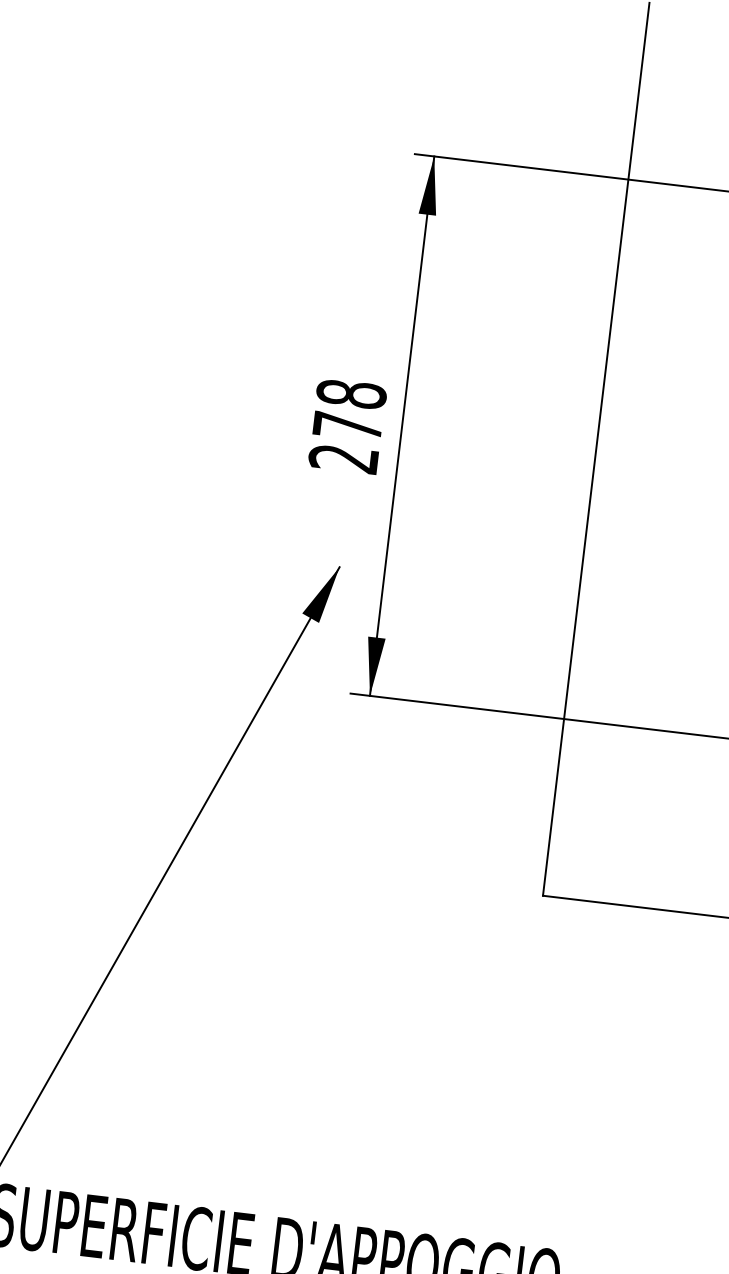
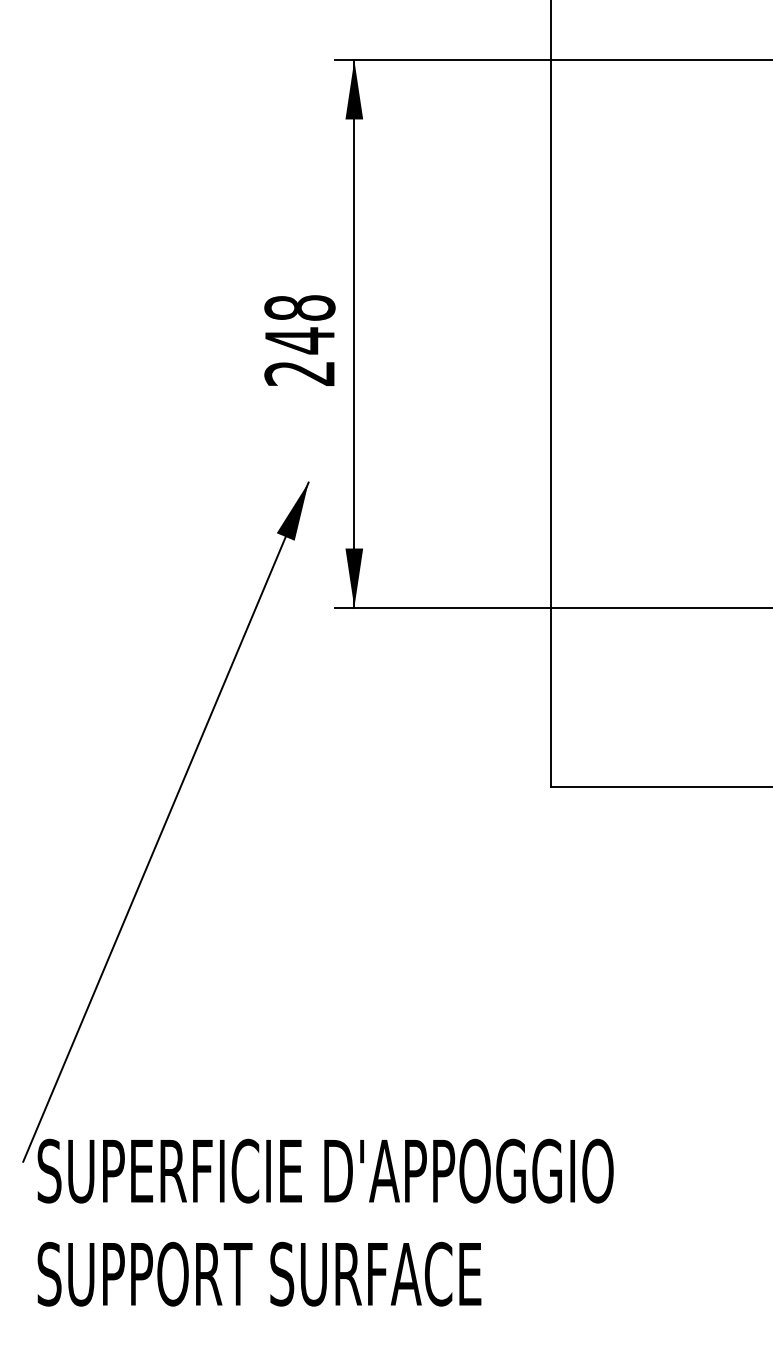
text: (347, 426) -> (299, 340), 278 -> 248

